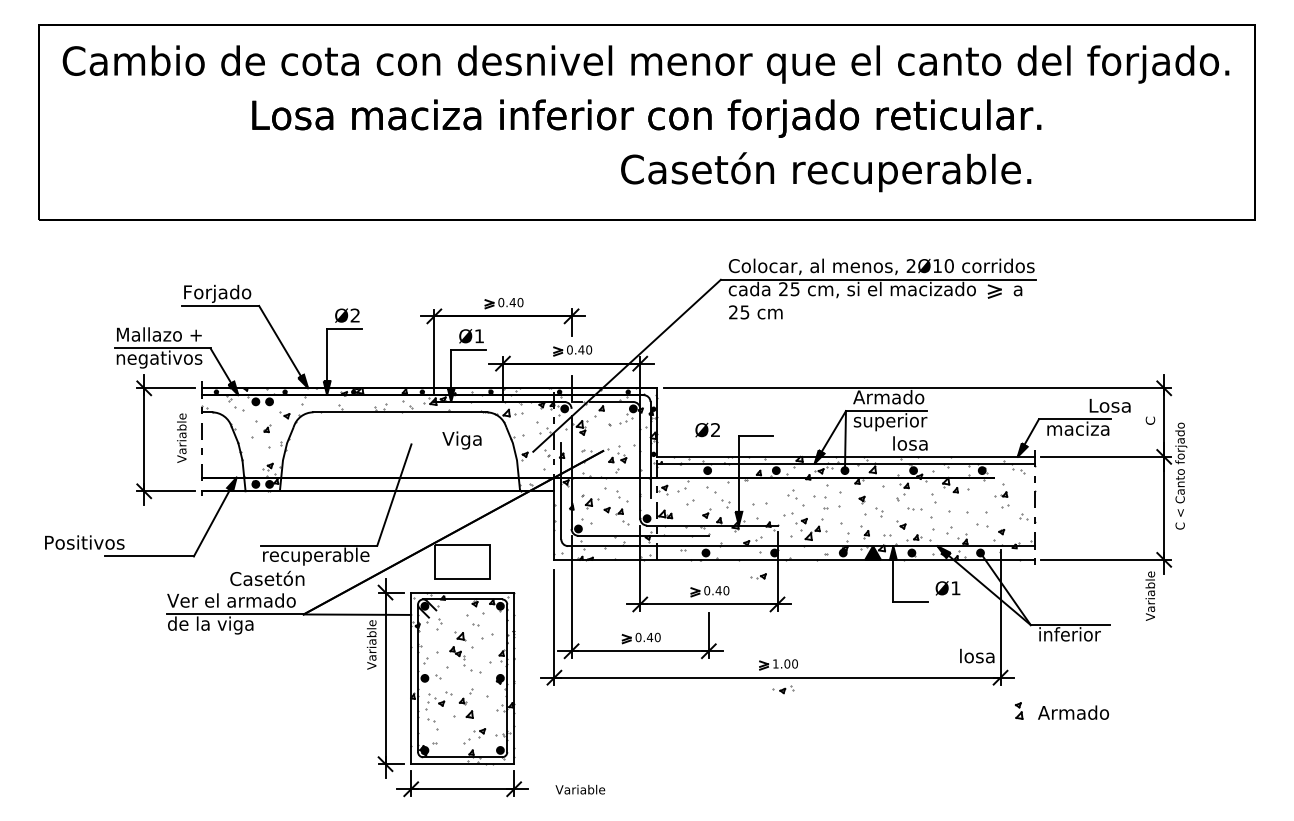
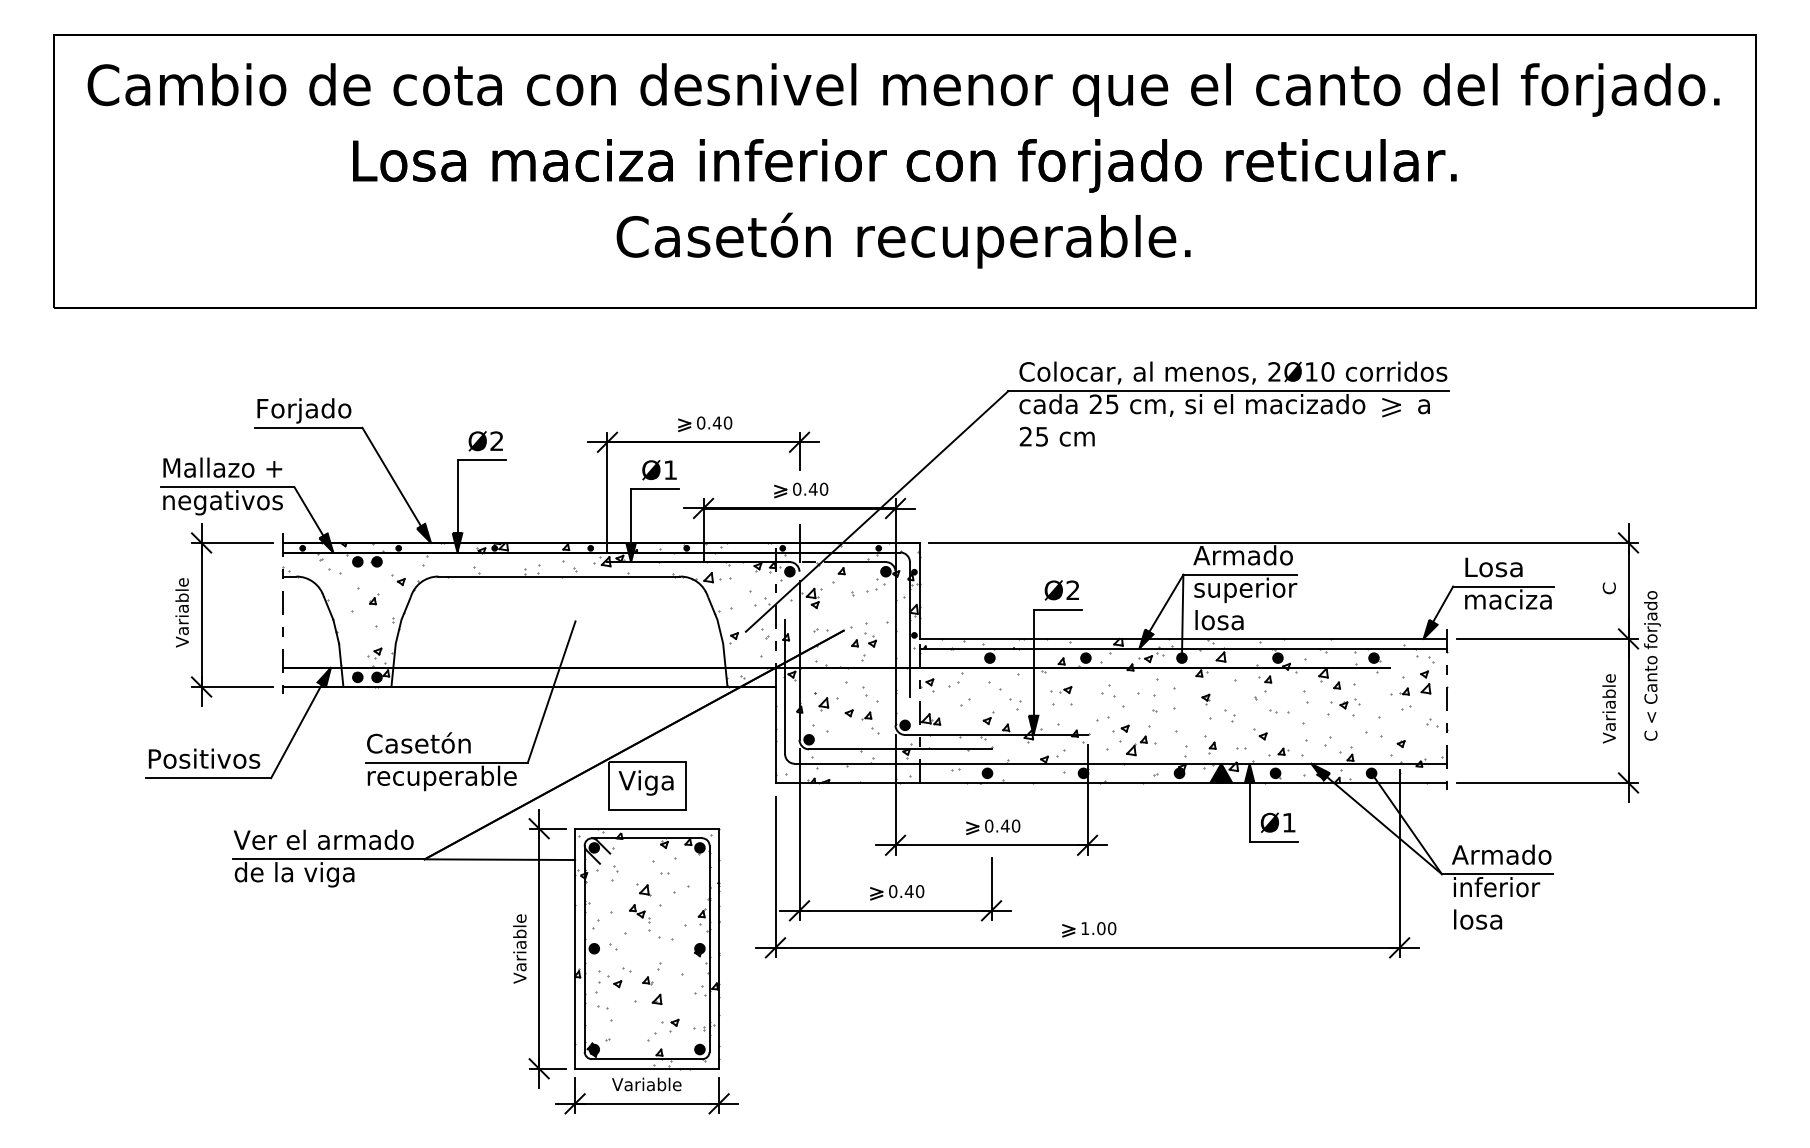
text: (826, 172) -> (903, 240), moved
text: (1109, 405) -> (1493, 567), moved
text: (707, 430) -> (1061, 590), moved
text: (181, 438) -> (181, 612), moved
text: (461, 440) -> (645, 782), moved
text: (910, 443) -> (1219, 620), moved
text: (84, 542) -> (204, 758), moved
part: (758, 576) -> (1061, 690), moved
text: (267, 578) -> (418, 742), moved
text: (947, 588) -> (1277, 822), moved
text: (1149, 595) -> (1608, 708), moved
text: (371, 644) -> (519, 948), moved
text: (977, 656) -> (1478, 919), moved
part: (783, 689) -> (1345, 703), moved
part: (1019, 711) -> (1425, 682), moved
text: (1073, 712) -> (1501, 854), moved
text: (580, 789) -> (646, 1084), moved

